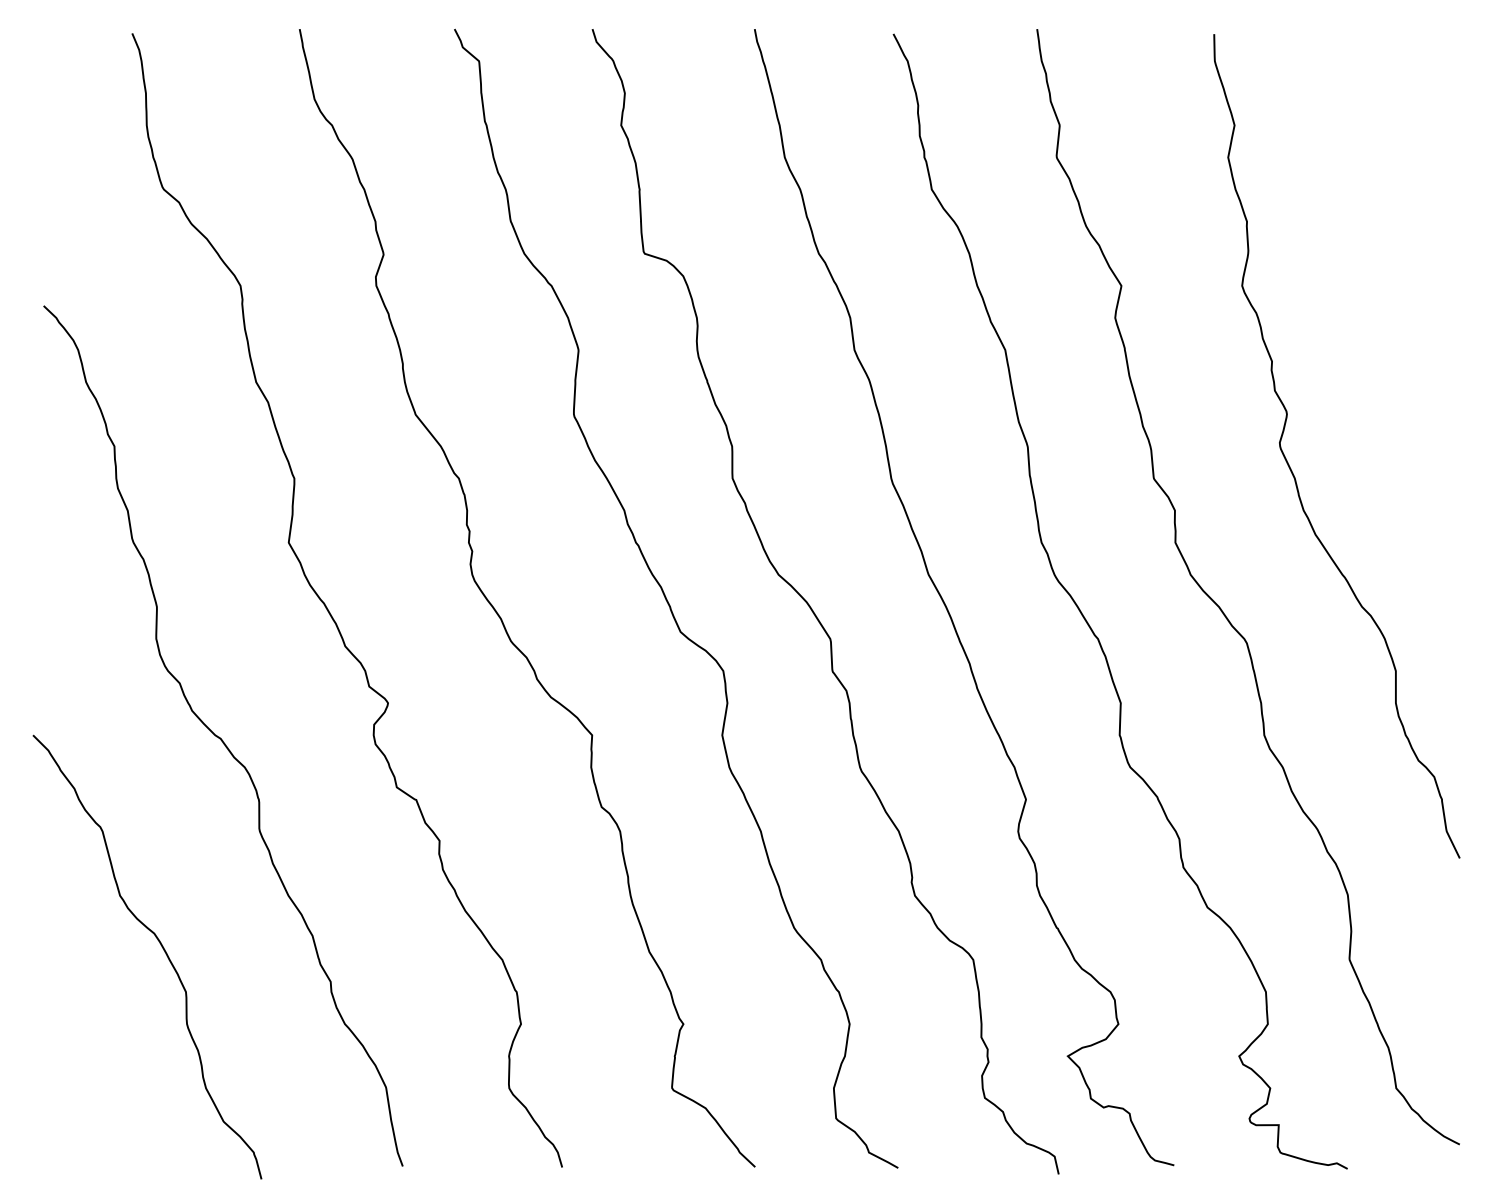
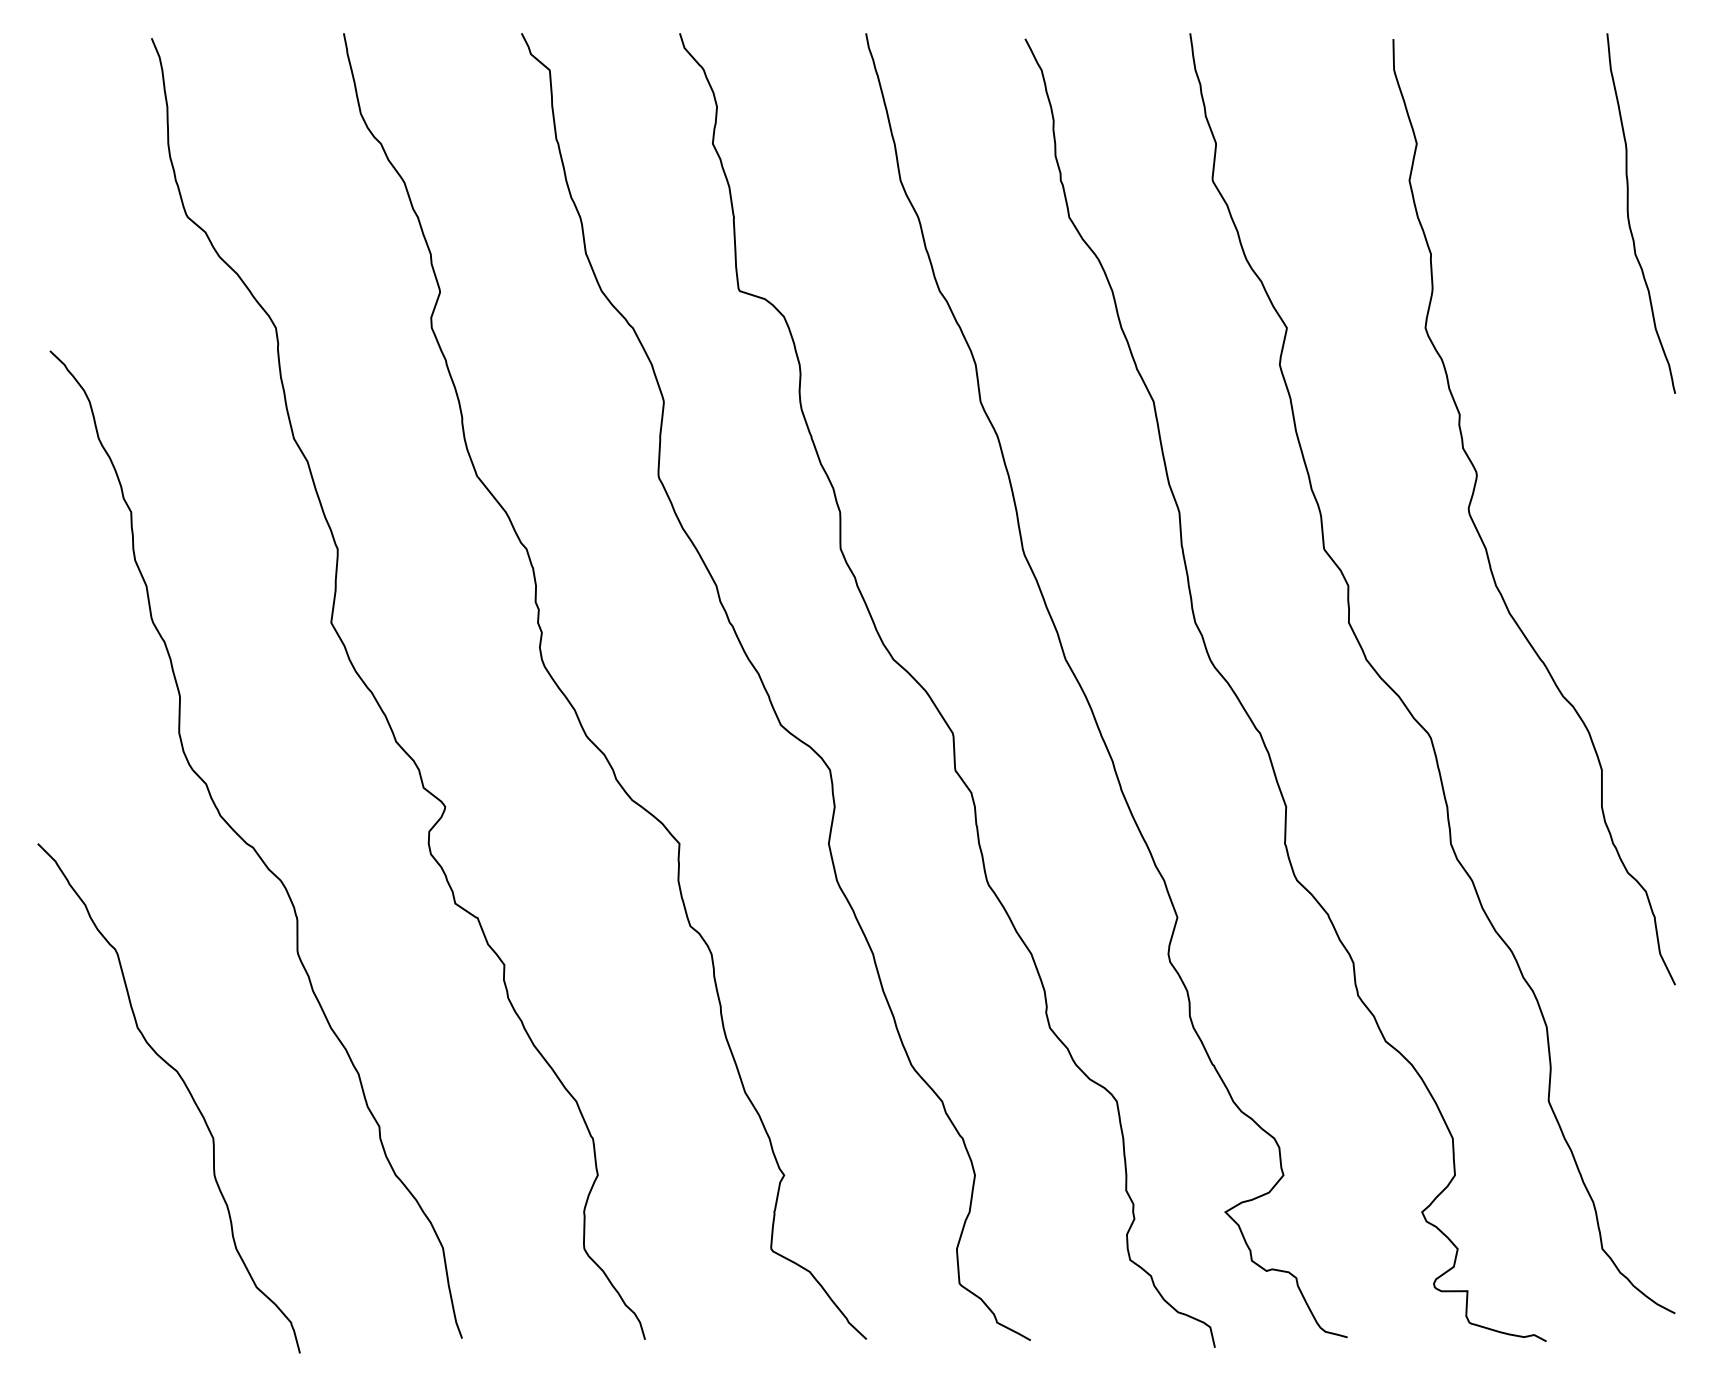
curve: (1419, 186) -> (1629, 213), added

